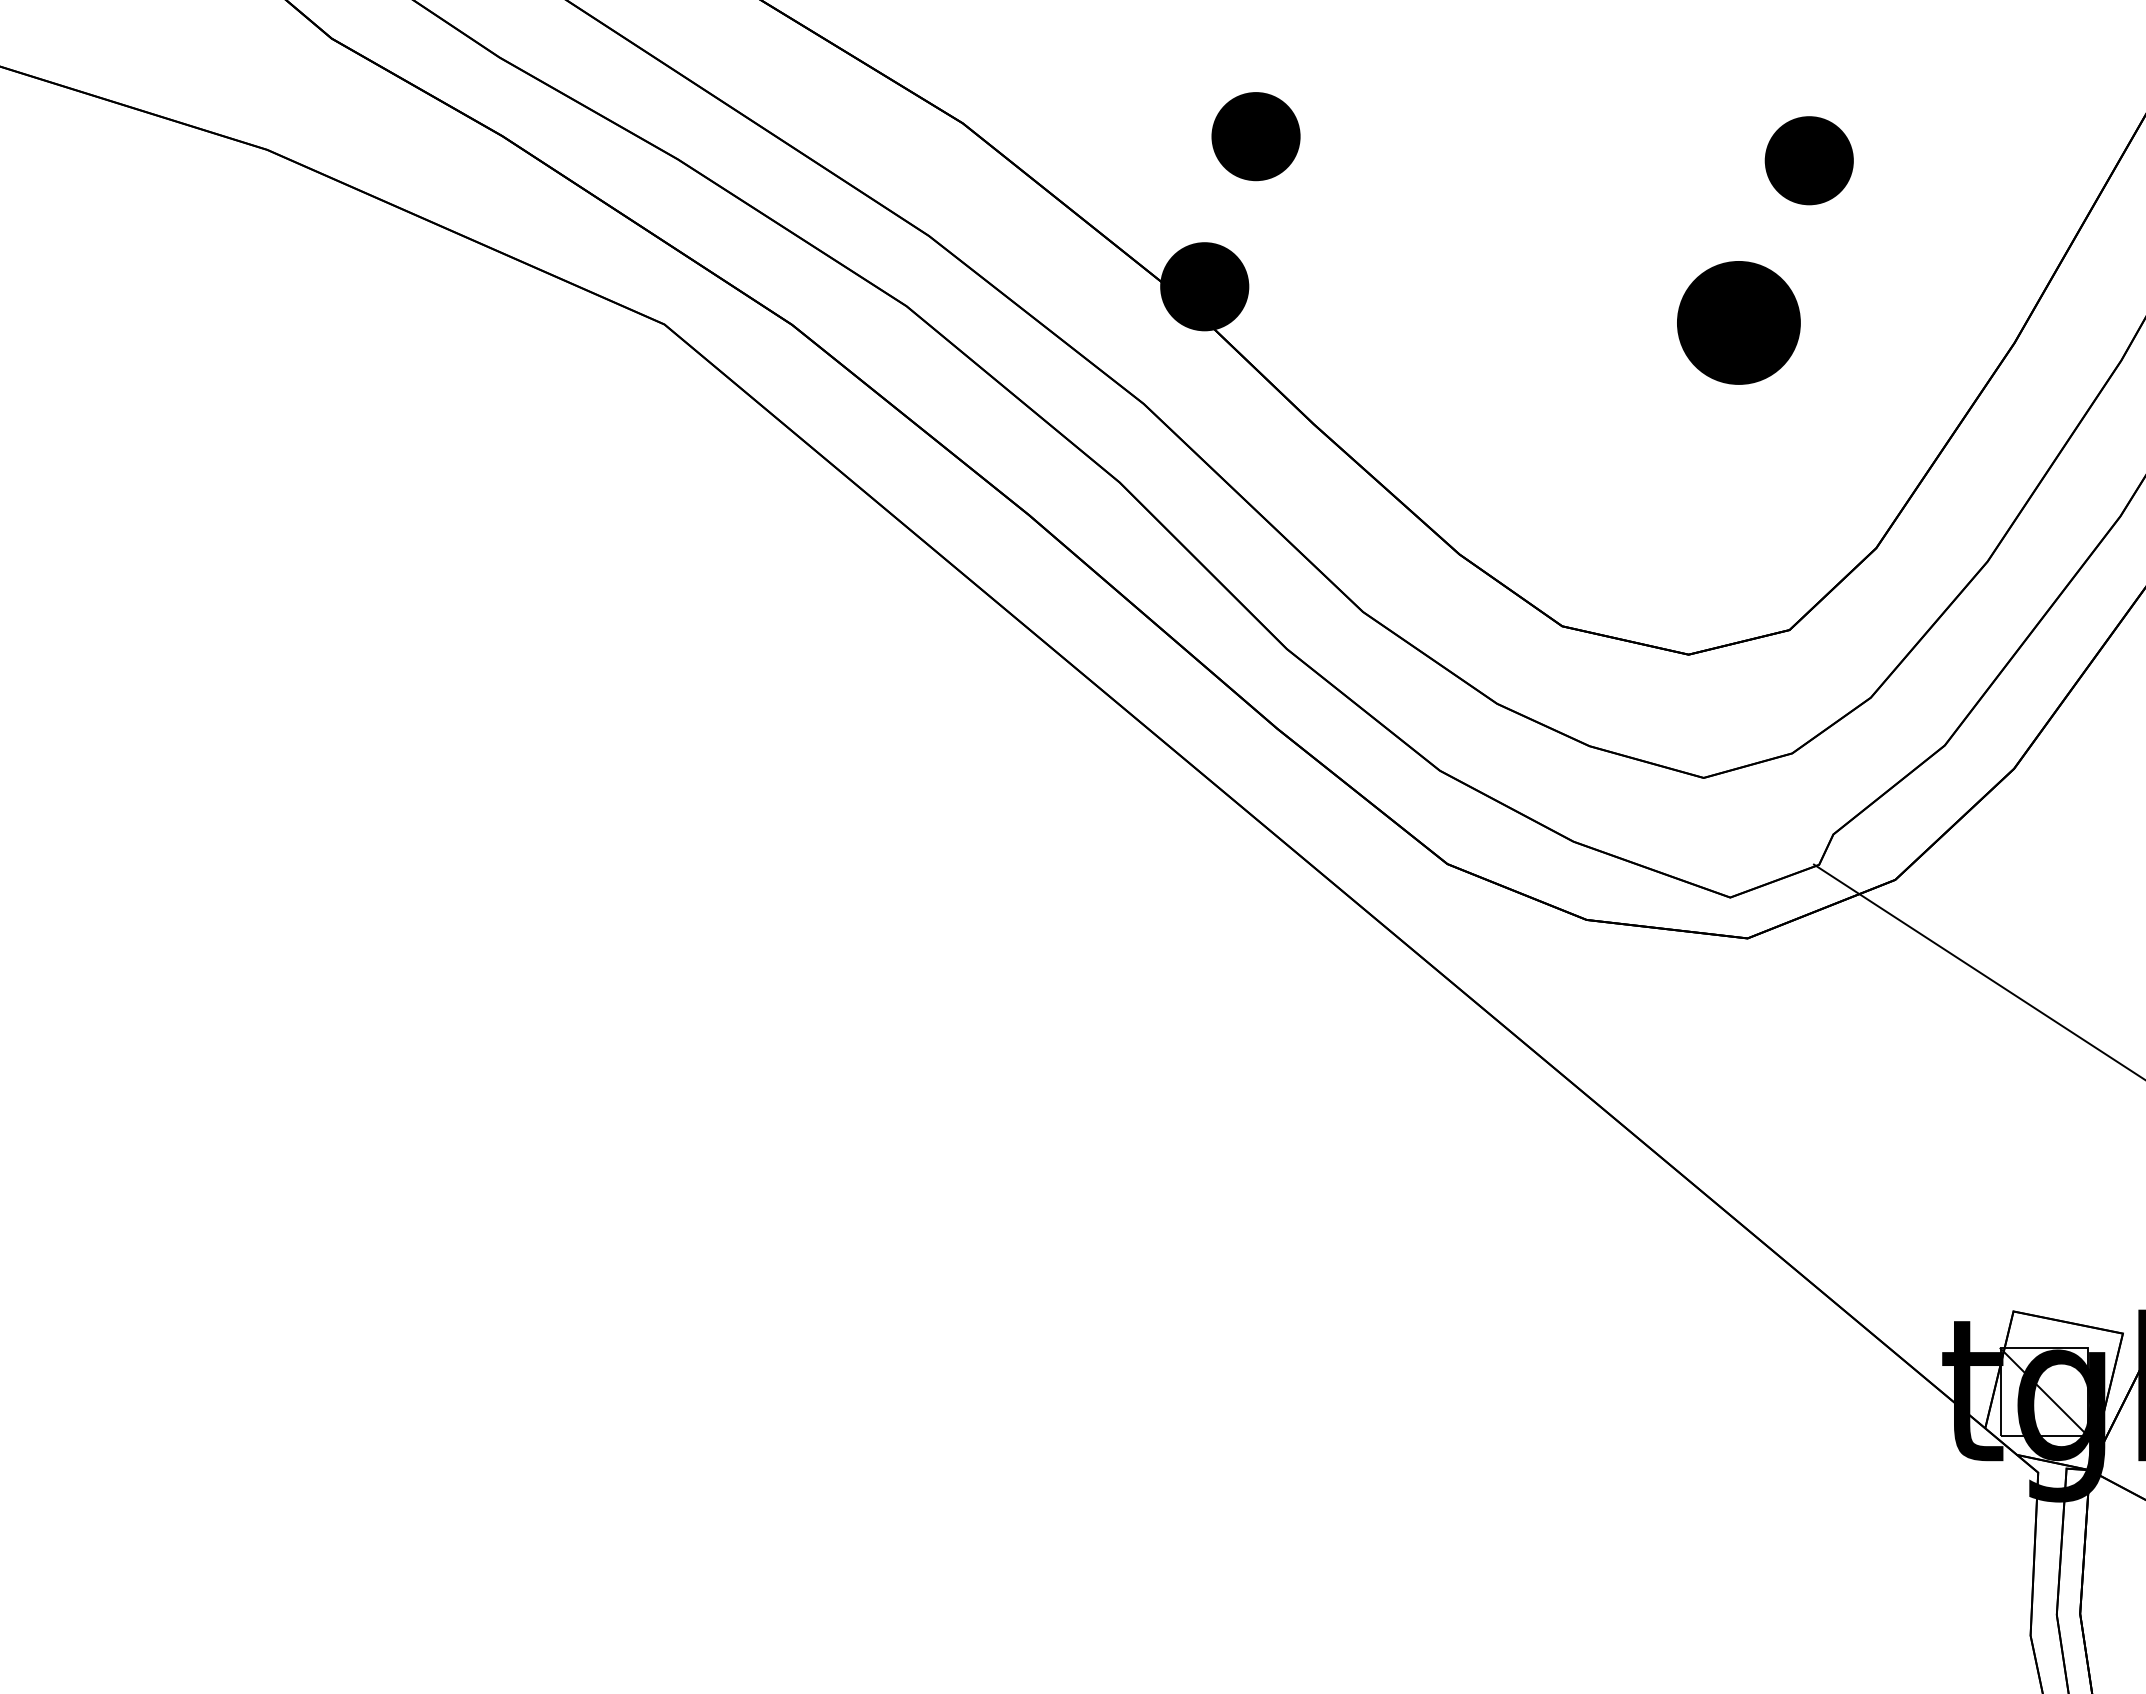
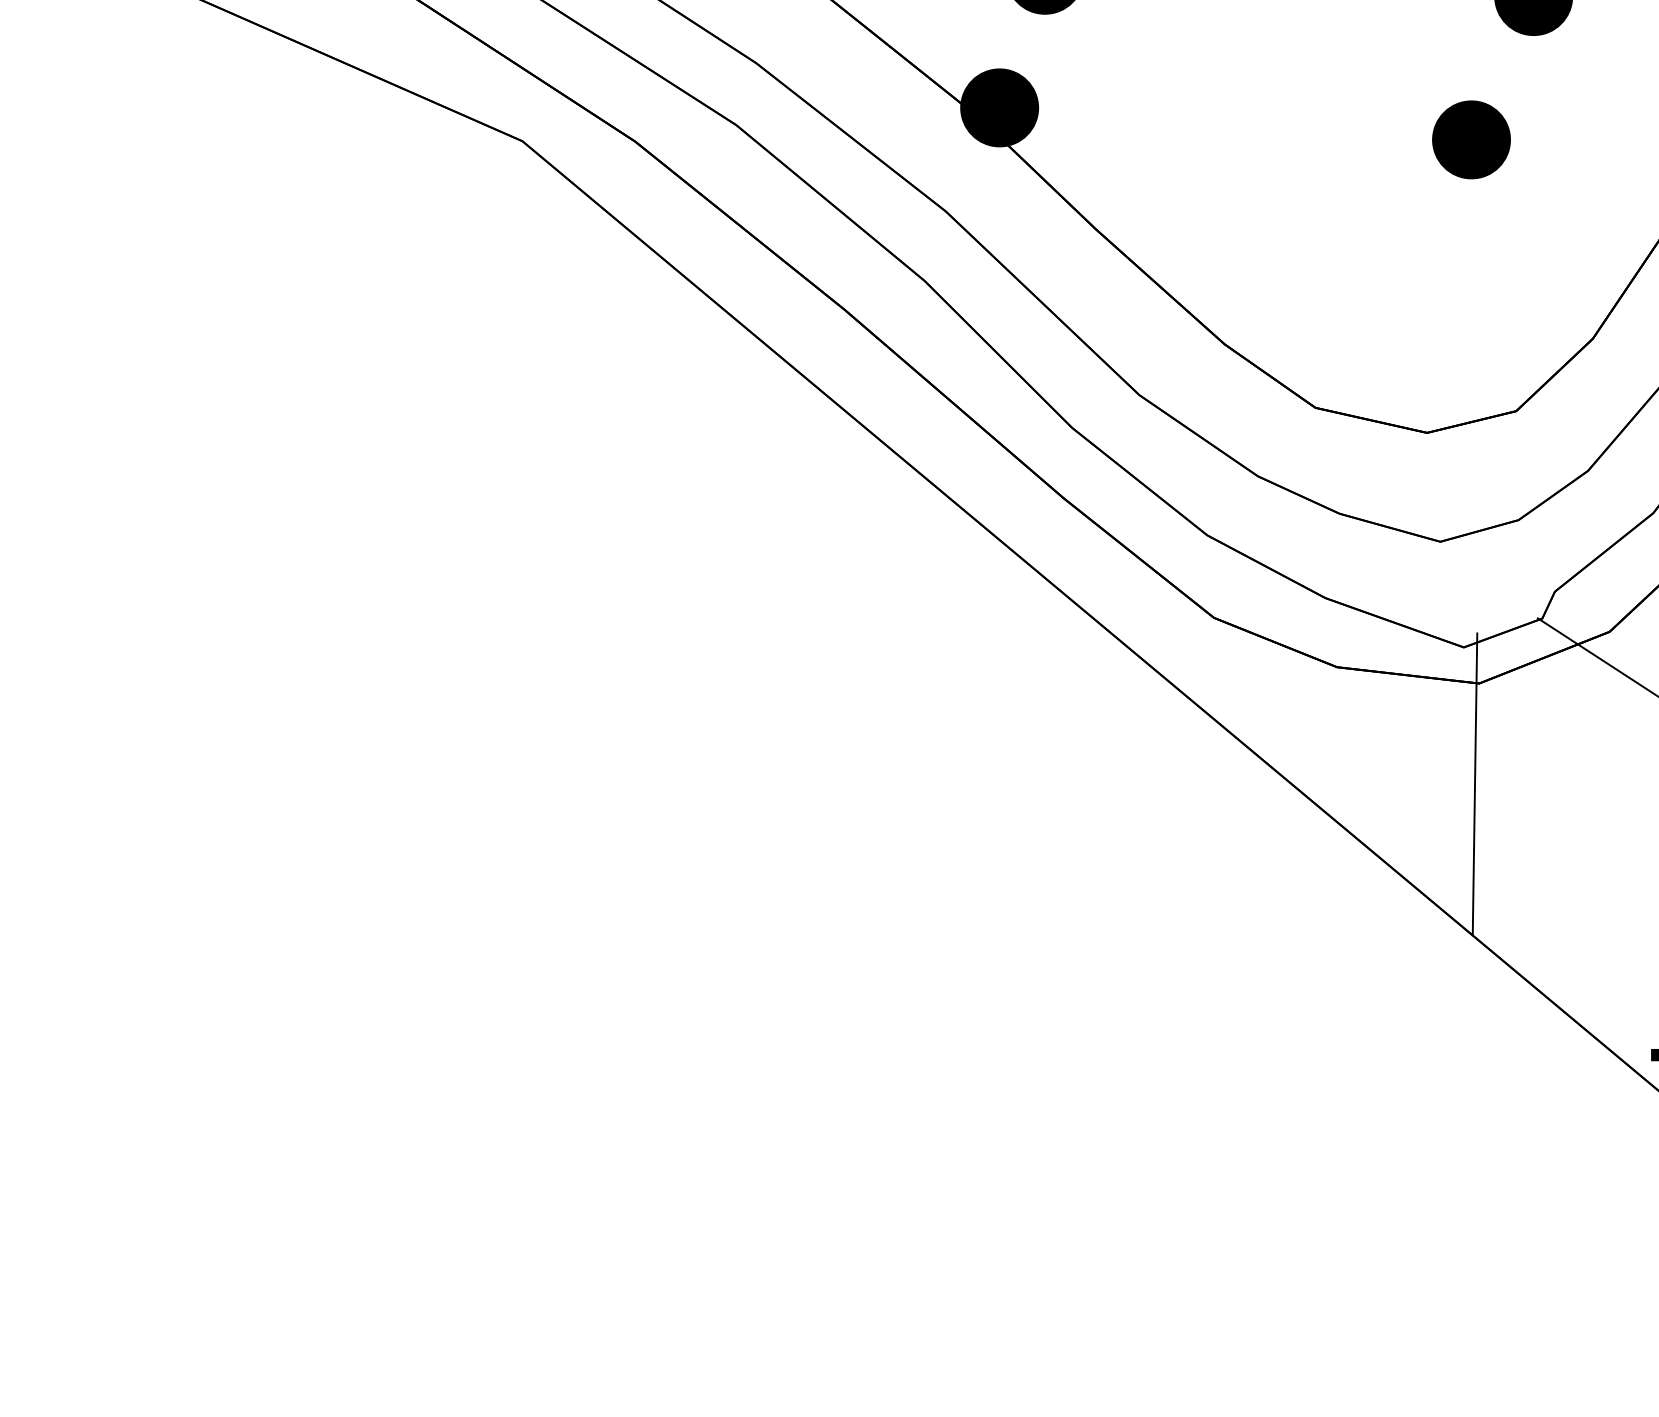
part: (1738, 322) -> (1471, 139), size x0.71
line: (1742, 1052) -> (1474, 784), added

